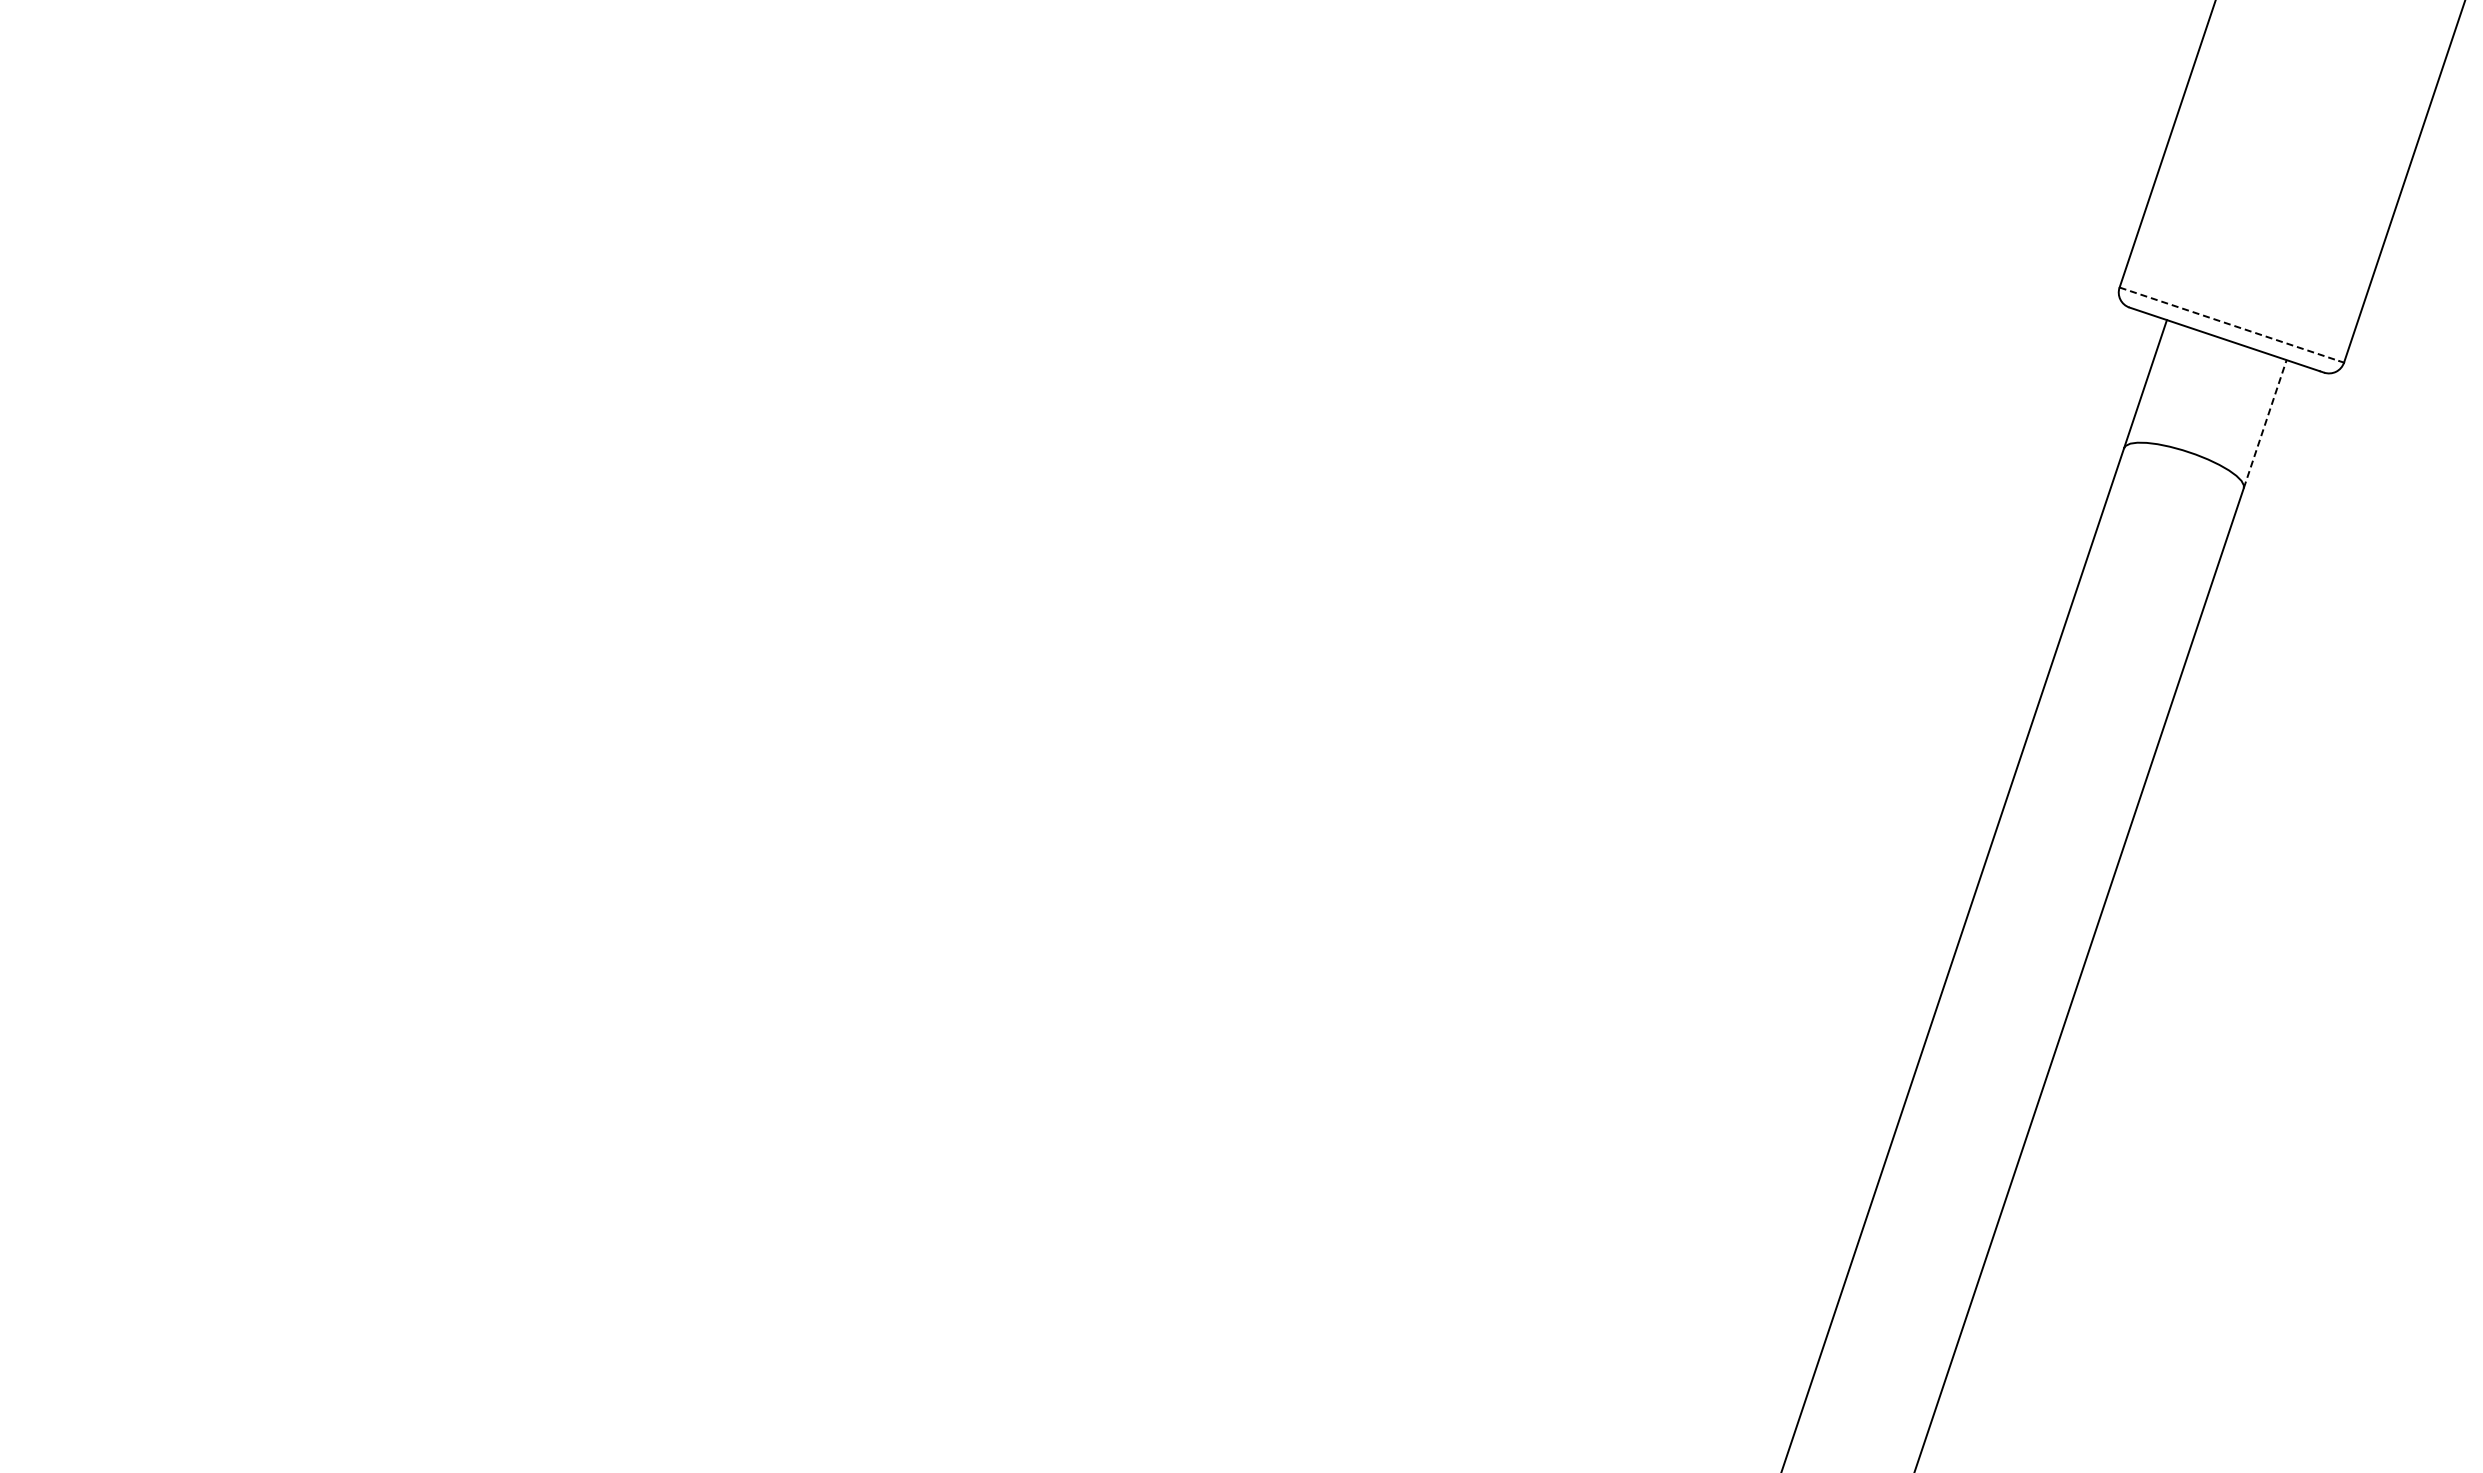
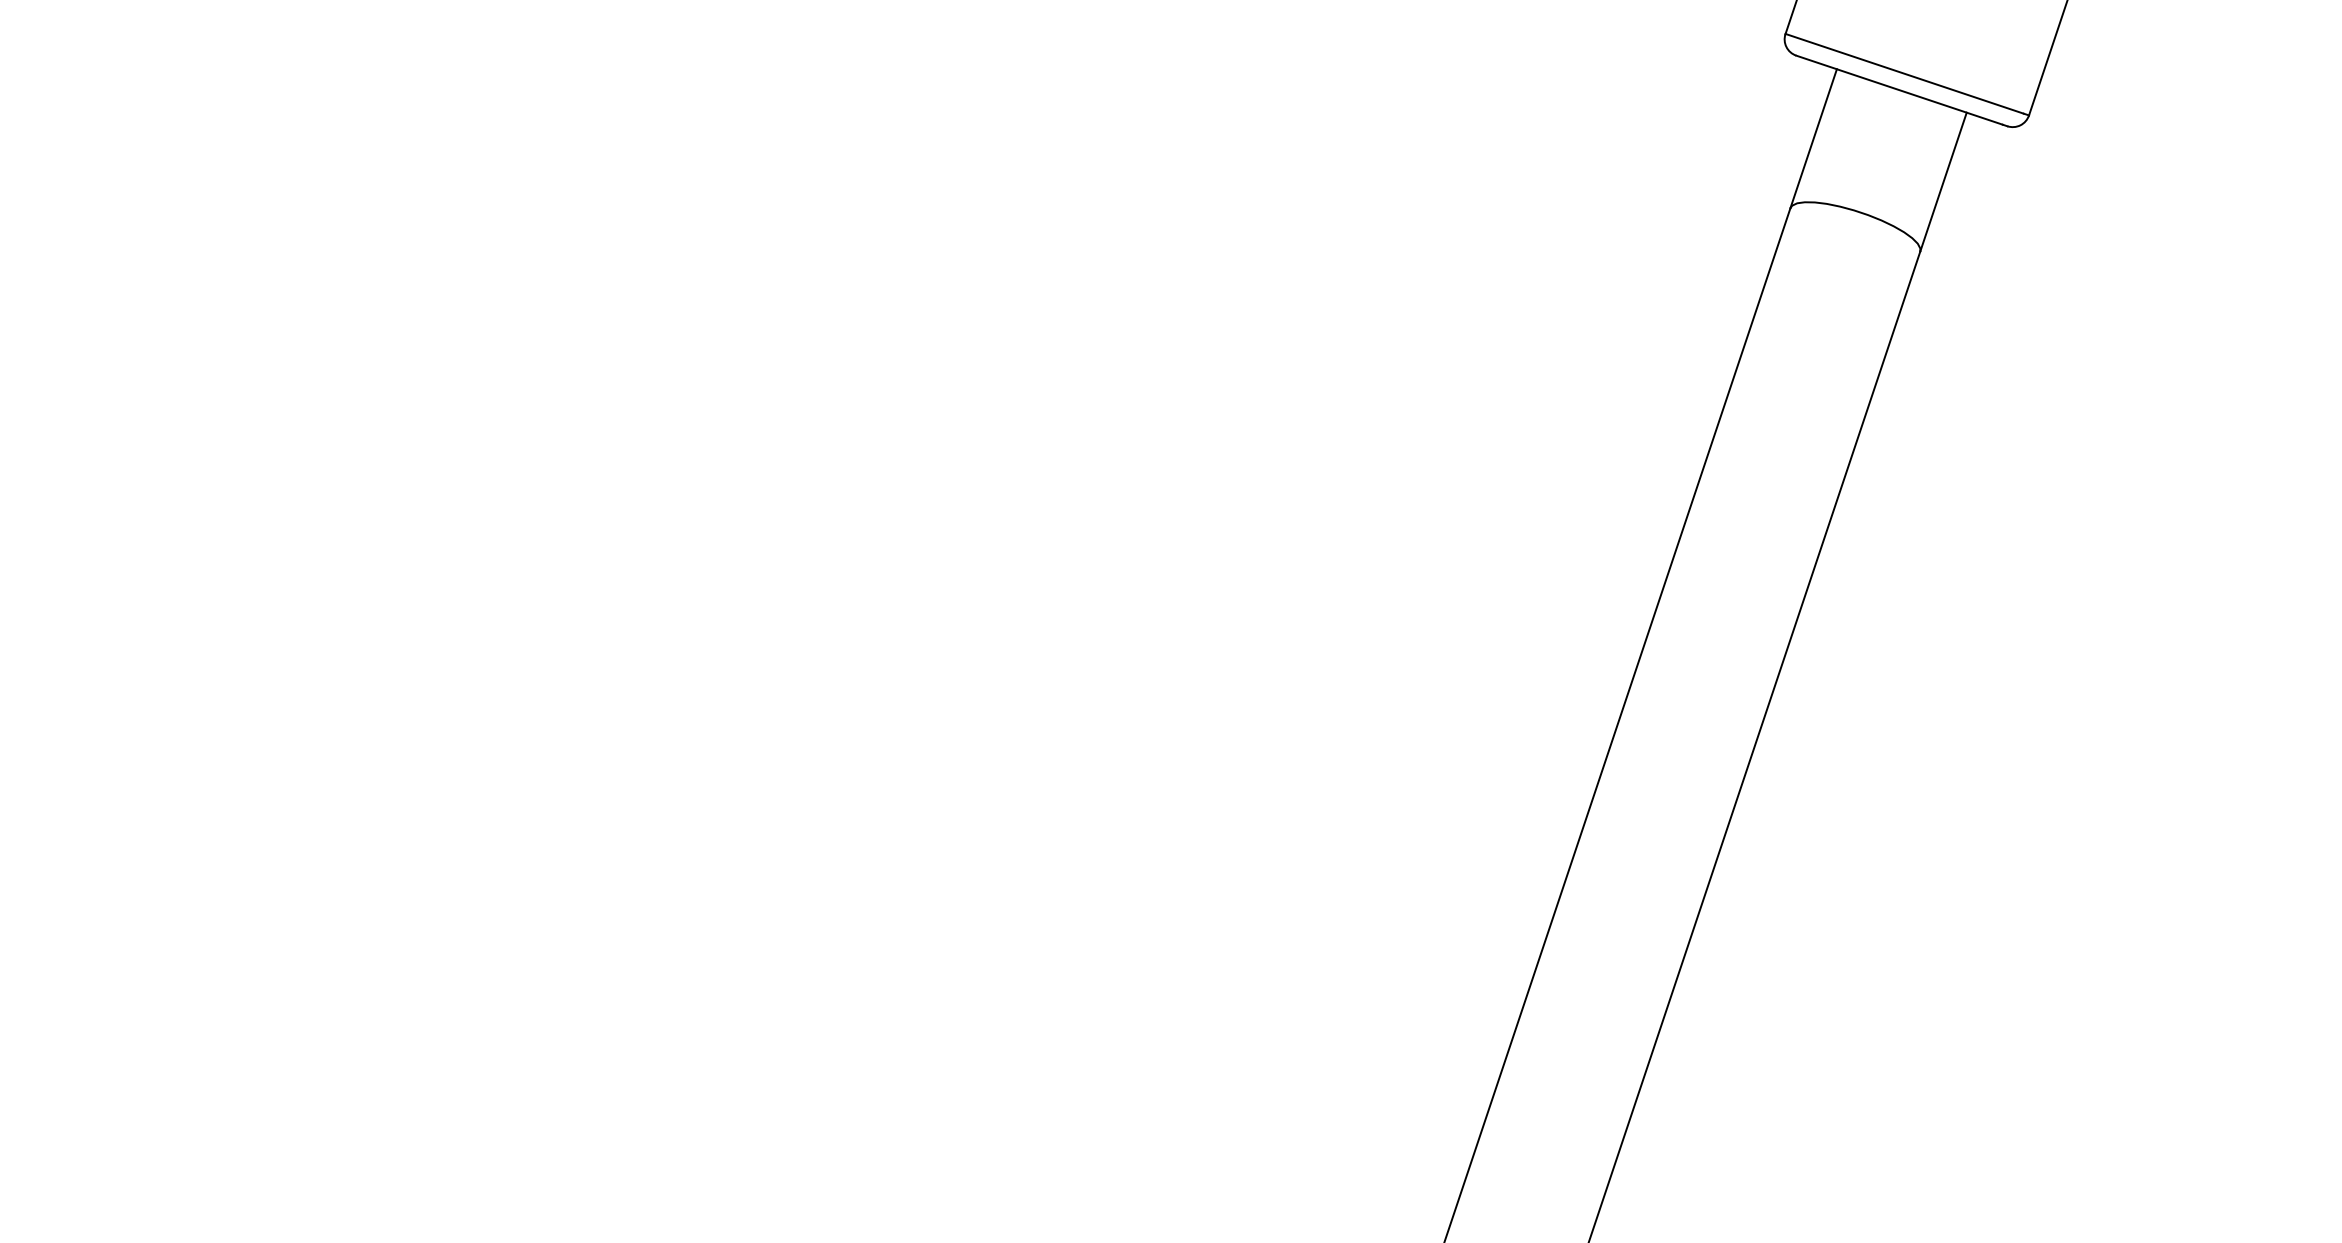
line: (2229, 324) -> (1904, 74), dashed -> solid
line: (2265, 424) -> (1943, 182), dashed -> solid

